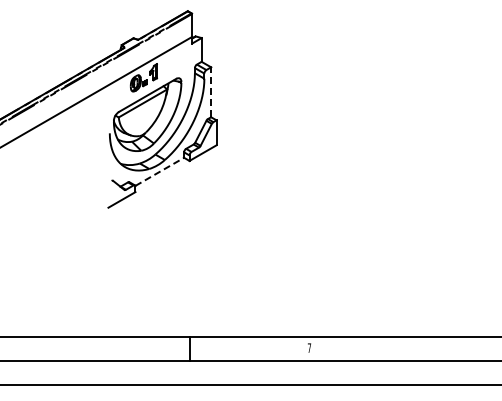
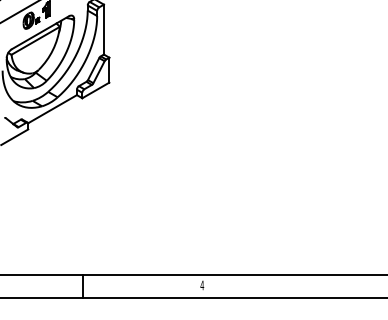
line: (211, 92) -> (104, 29), dashed -> solid
line: (160, 171) -> (53, 108), dashed -> solid
text: (309, 347) -> (202, 284), 7 -> 4

